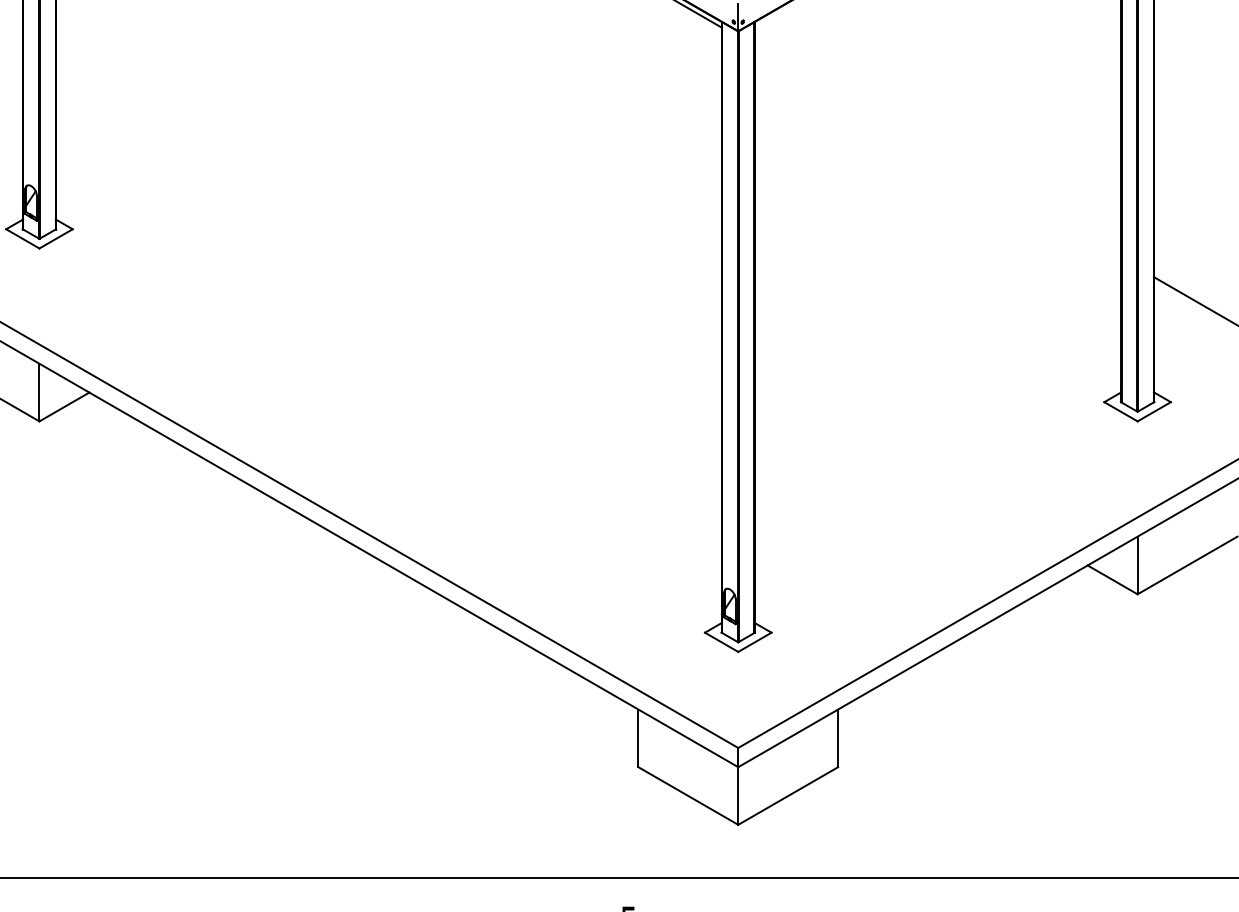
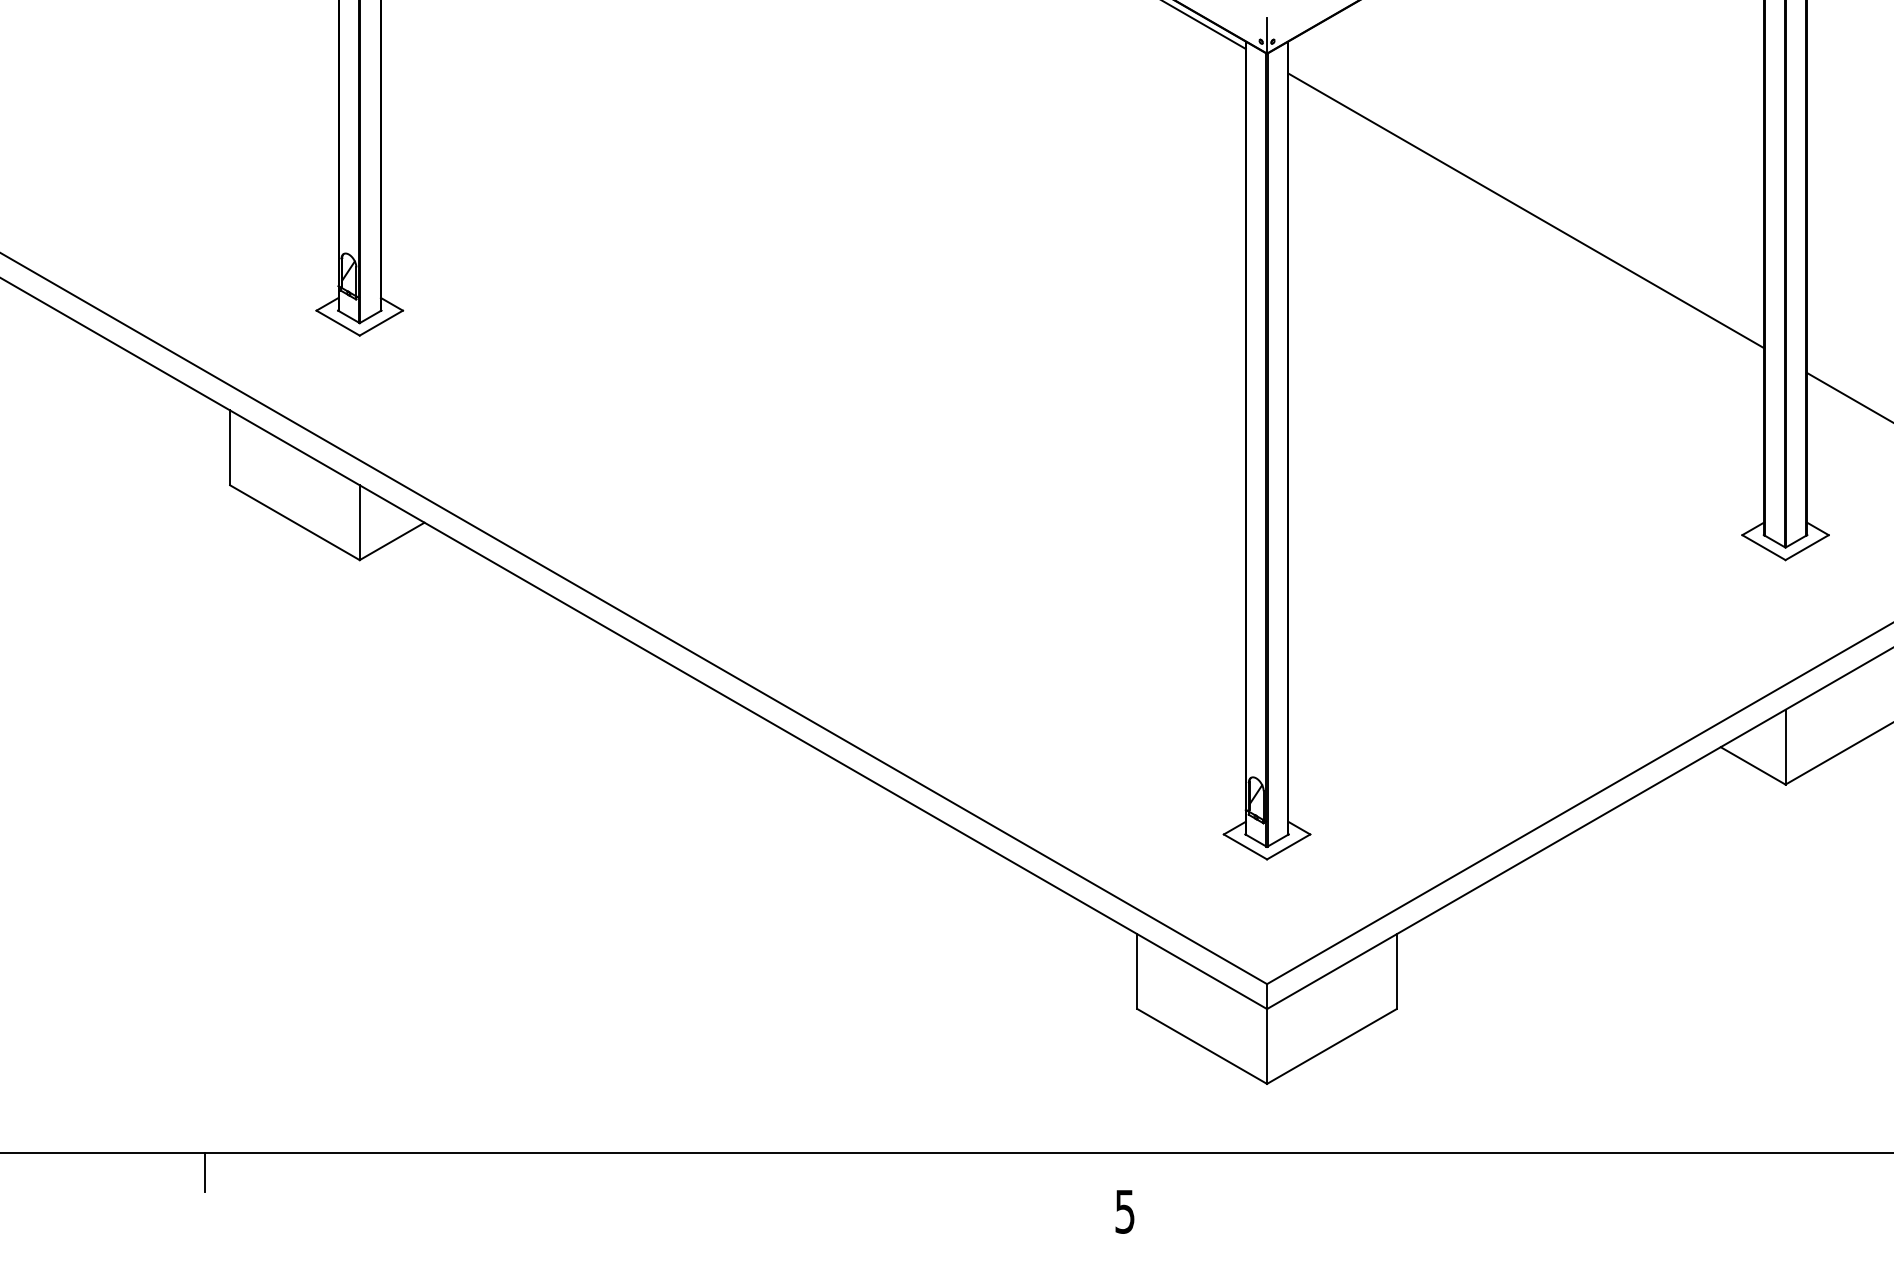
line: (938, 152) -> (1526, 210), added

